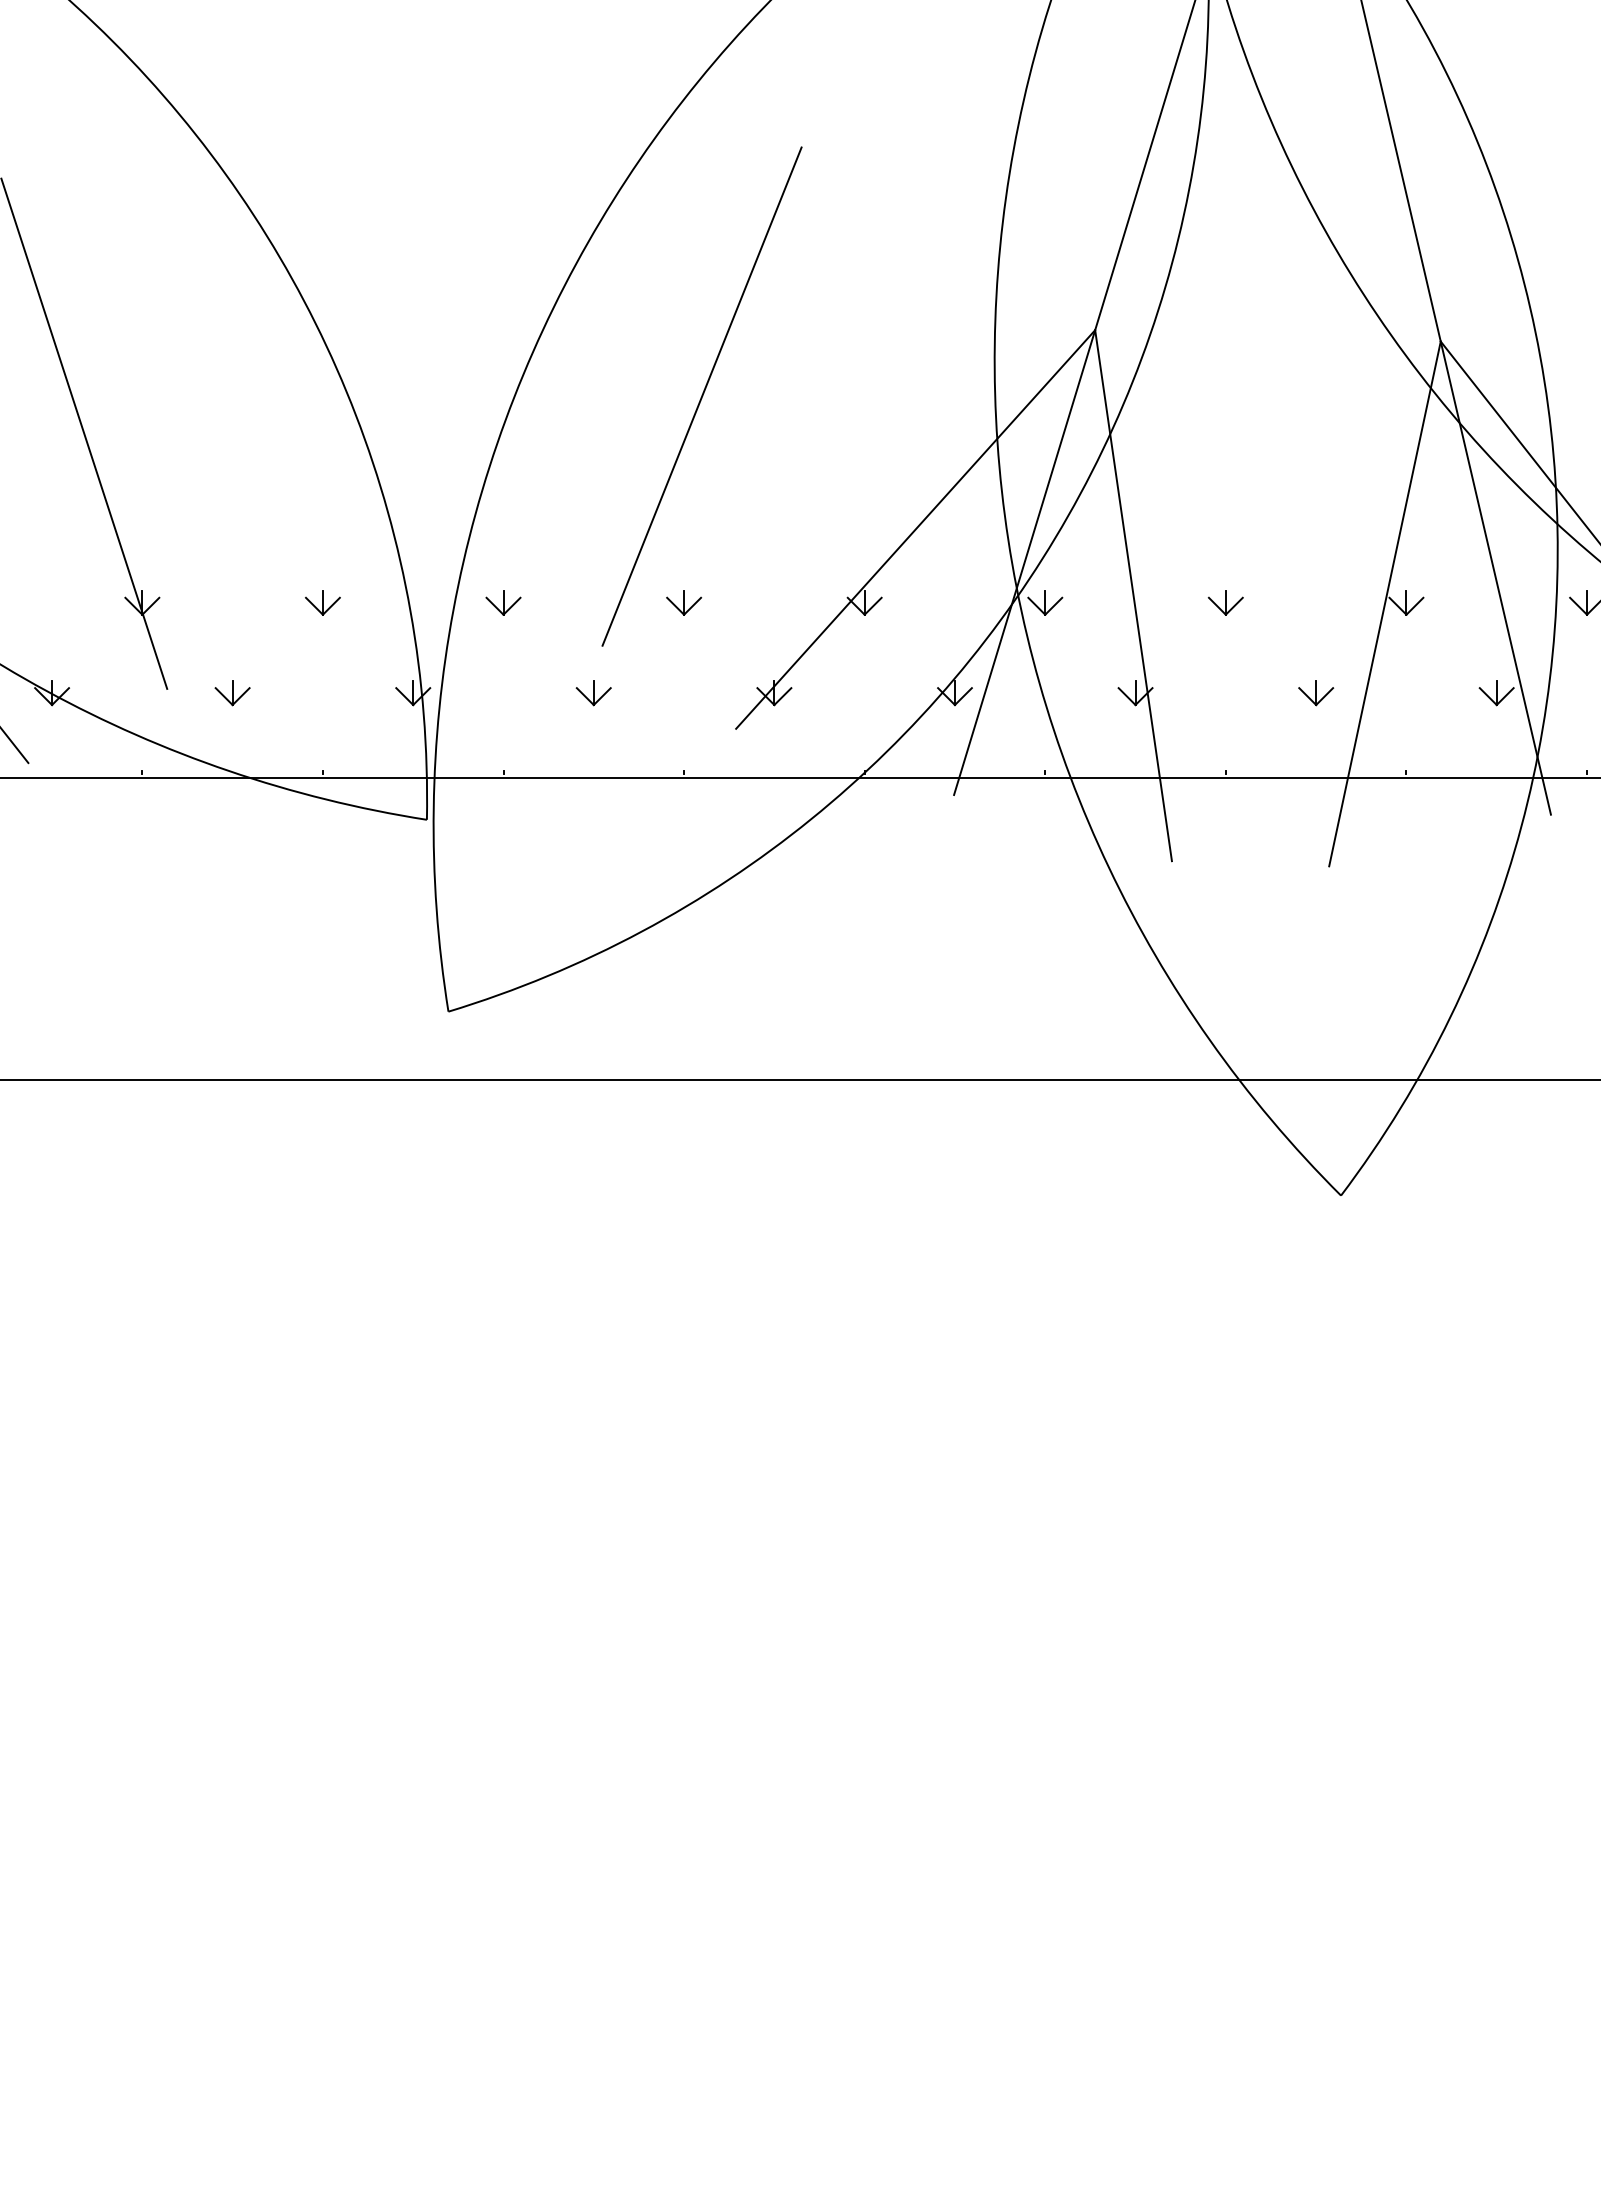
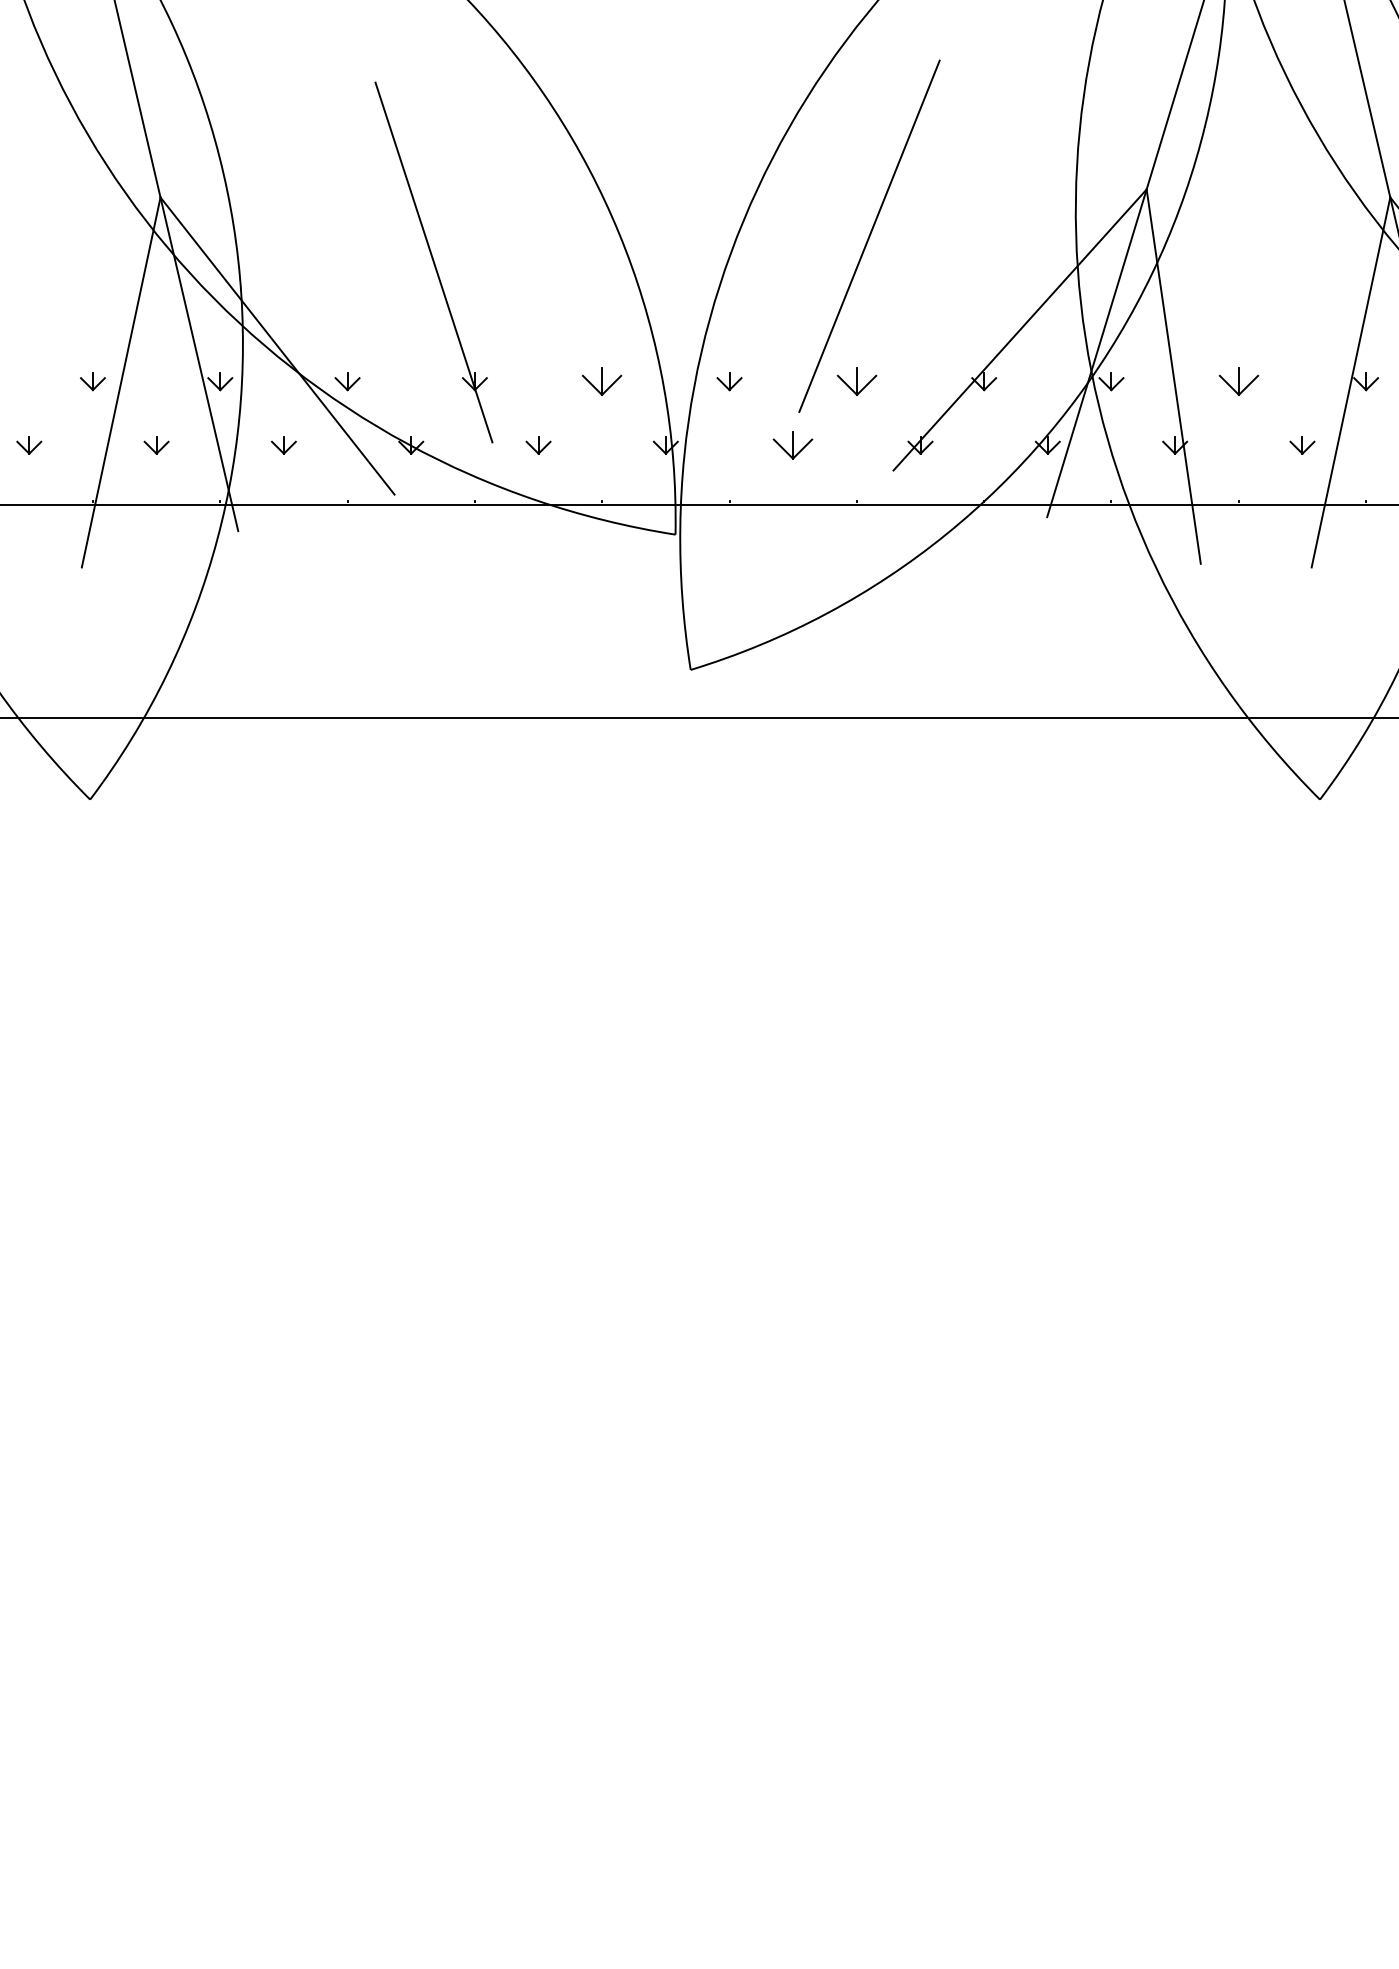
part: (323, 602) -> (602, 381), size x1.6
part: (683, 602) -> (856, 381), size x1.6
part: (1225, 602) -> (1238, 381), size x1.6
part: (594, 693) -> (793, 445), size x1.6

